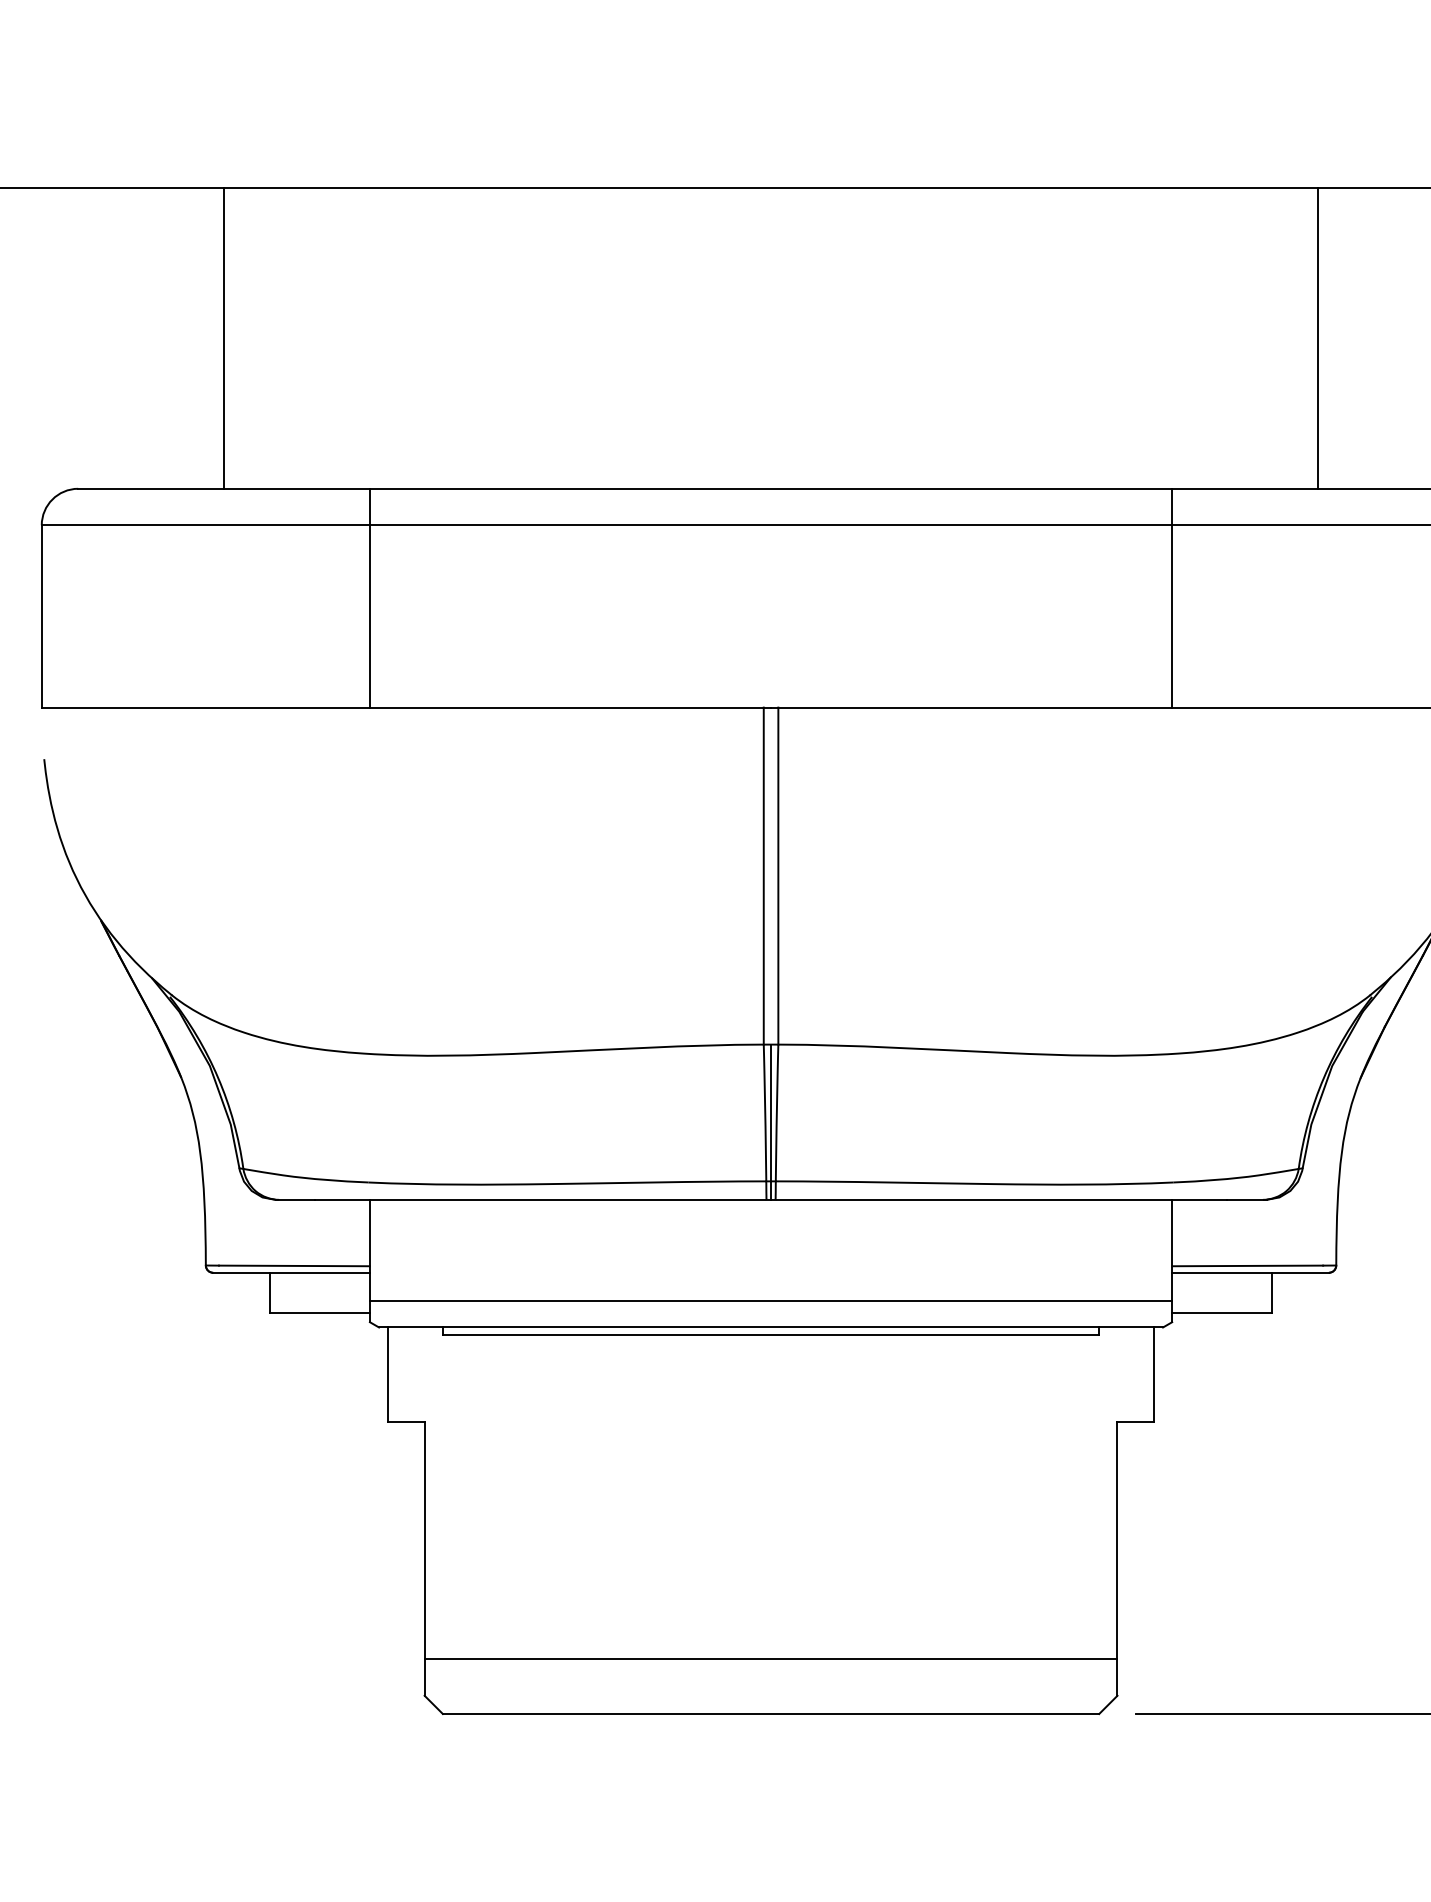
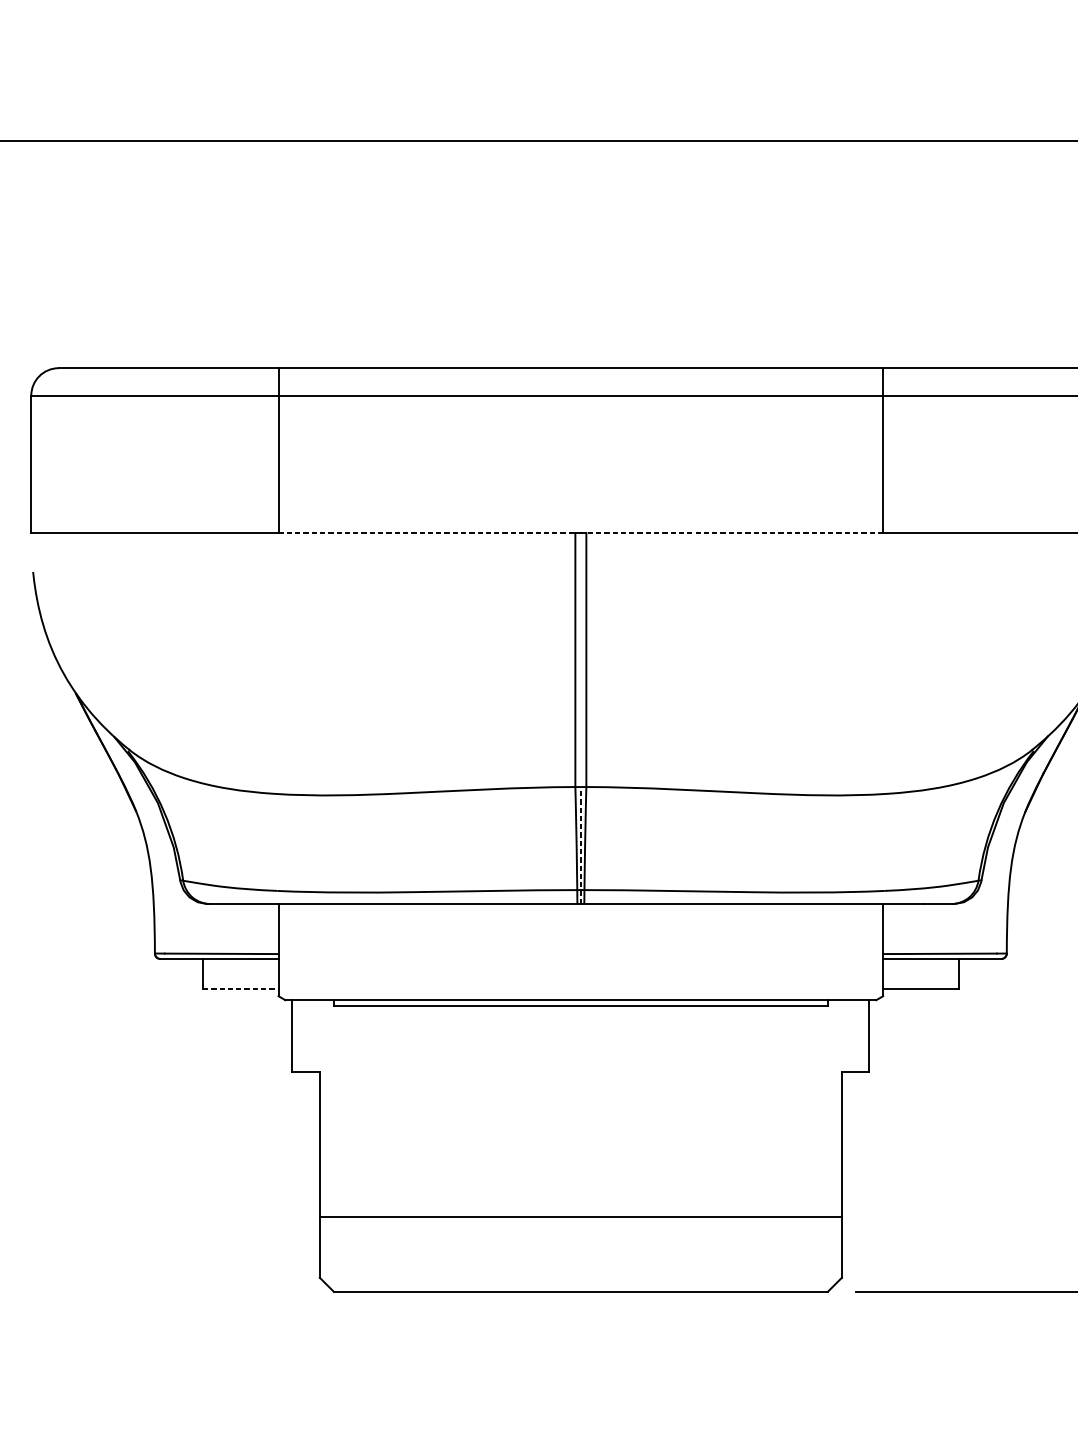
line: (224, 337) -> (168, 254), removed
line: (1318, 337) -> (993, 254), removed
line: (566, 707) -> (426, 532), solid -> dashed
line: (975, 707) -> (734, 532), solid -> dashed
line: (771, 1122) -> (581, 845), solid -> dashed
line: (770, 1301) -> (580, 980), removed
line: (320, 1312) -> (241, 988), solid -> dashed
line: (770, 1659) -> (580, 1217), moved

